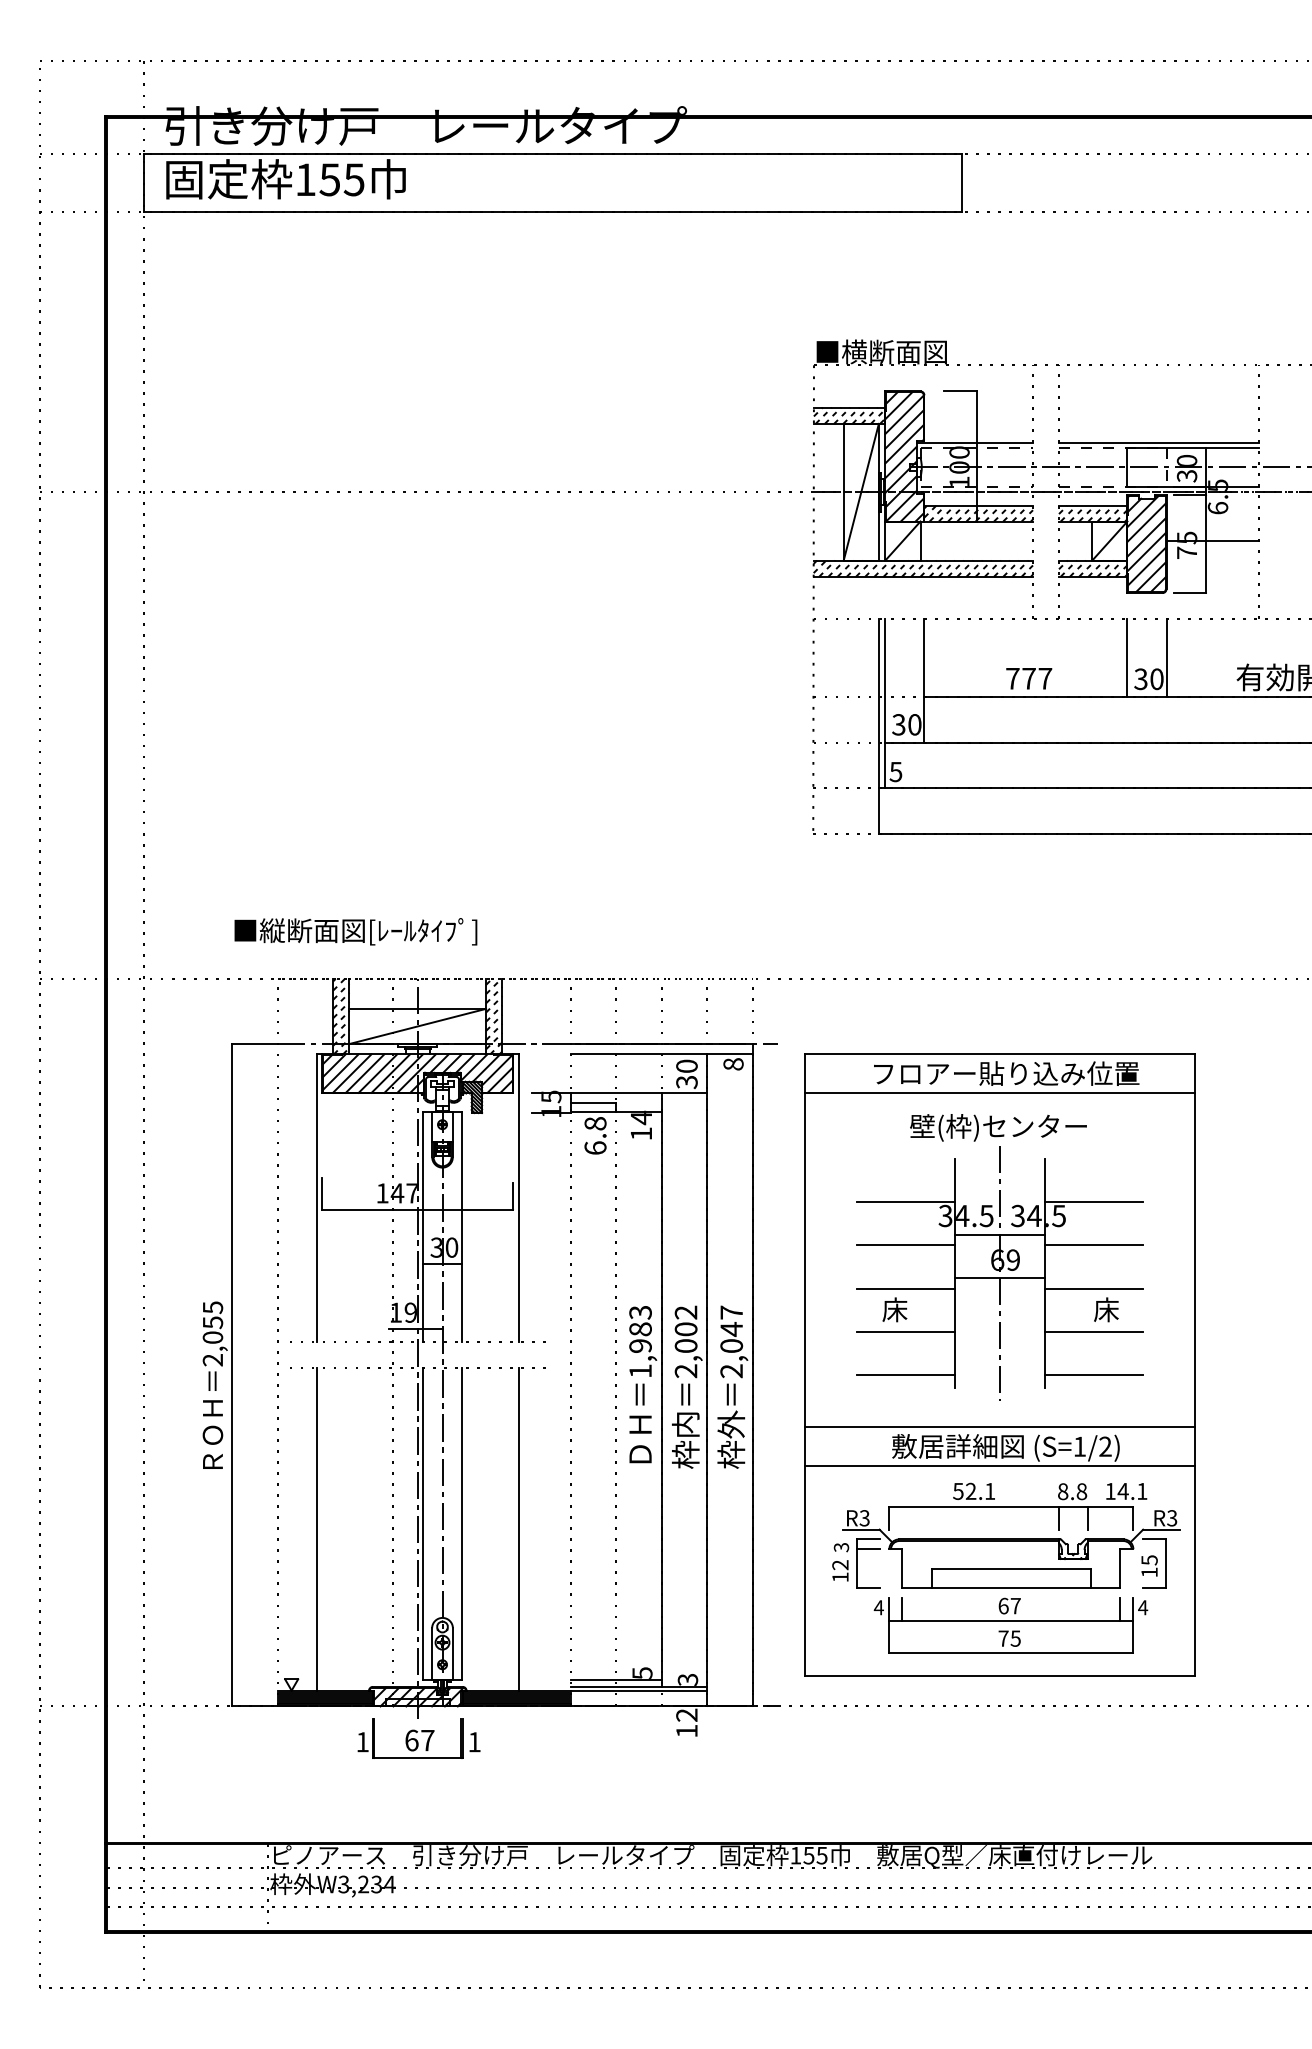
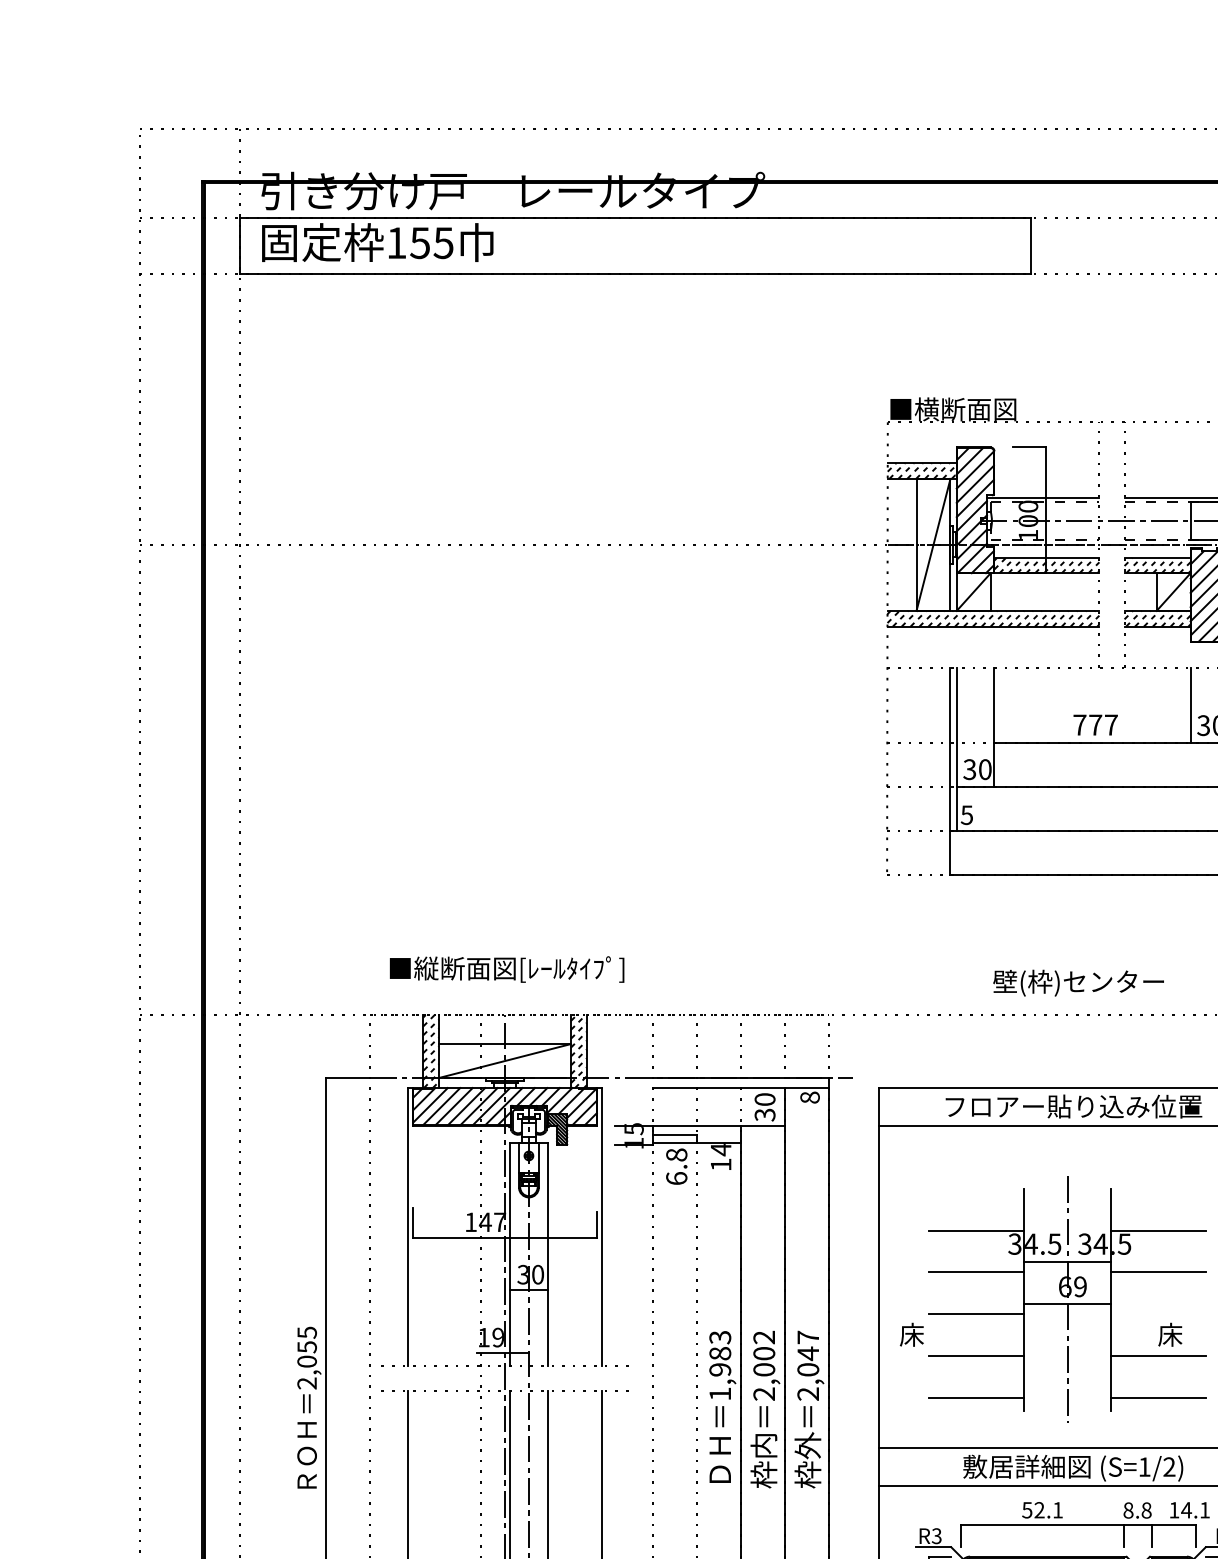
text: (355, 931) -> (506, 969), moved
text: (998, 1127) -> (1078, 982), moved
line: (1094, 1288) -> (1158, 1314), removed
text: (894, 1309) -> (911, 1334), moved

